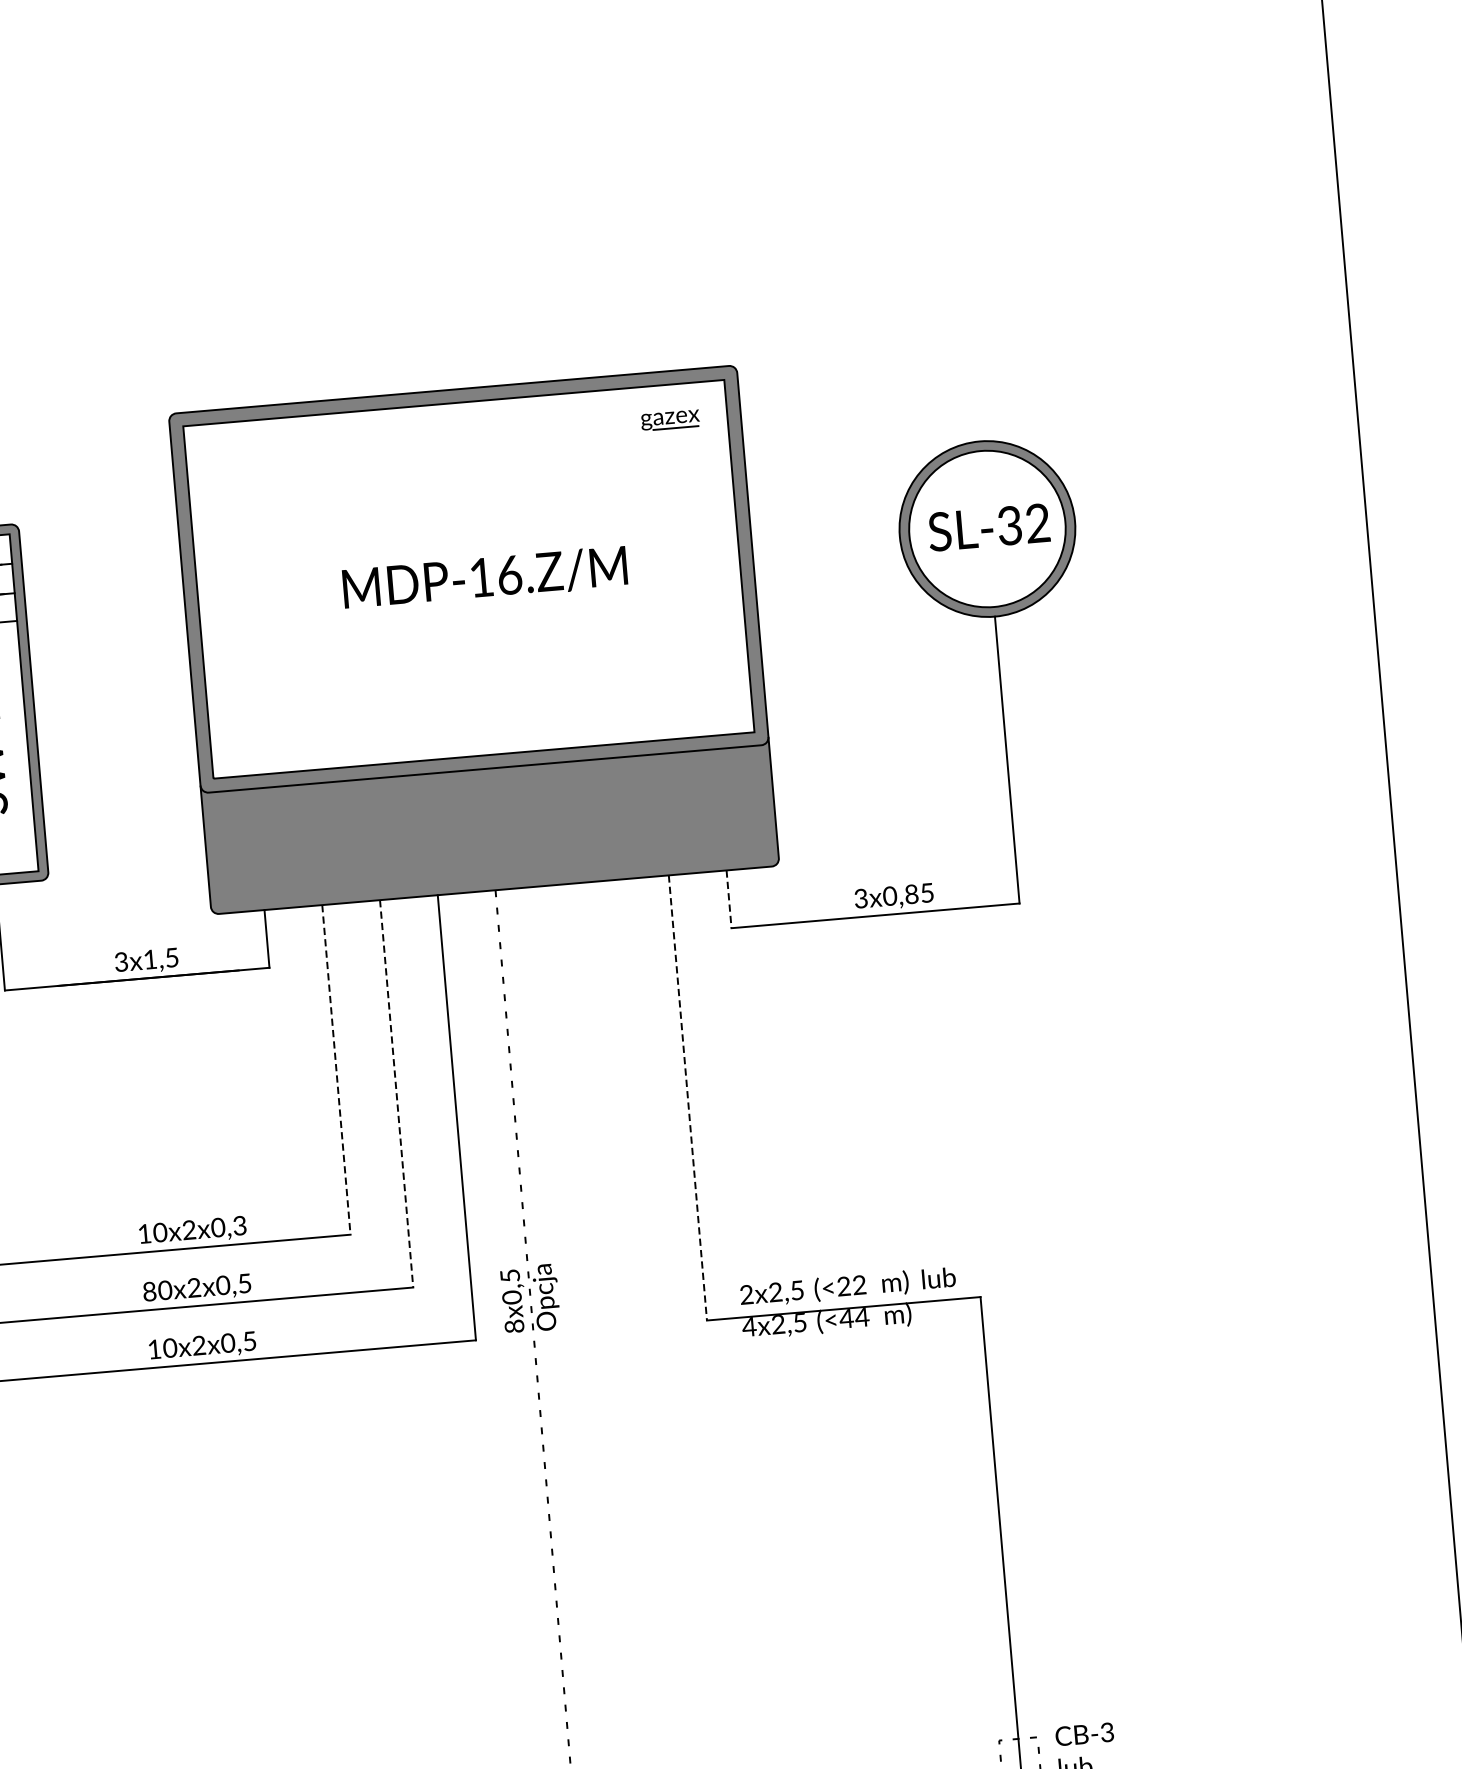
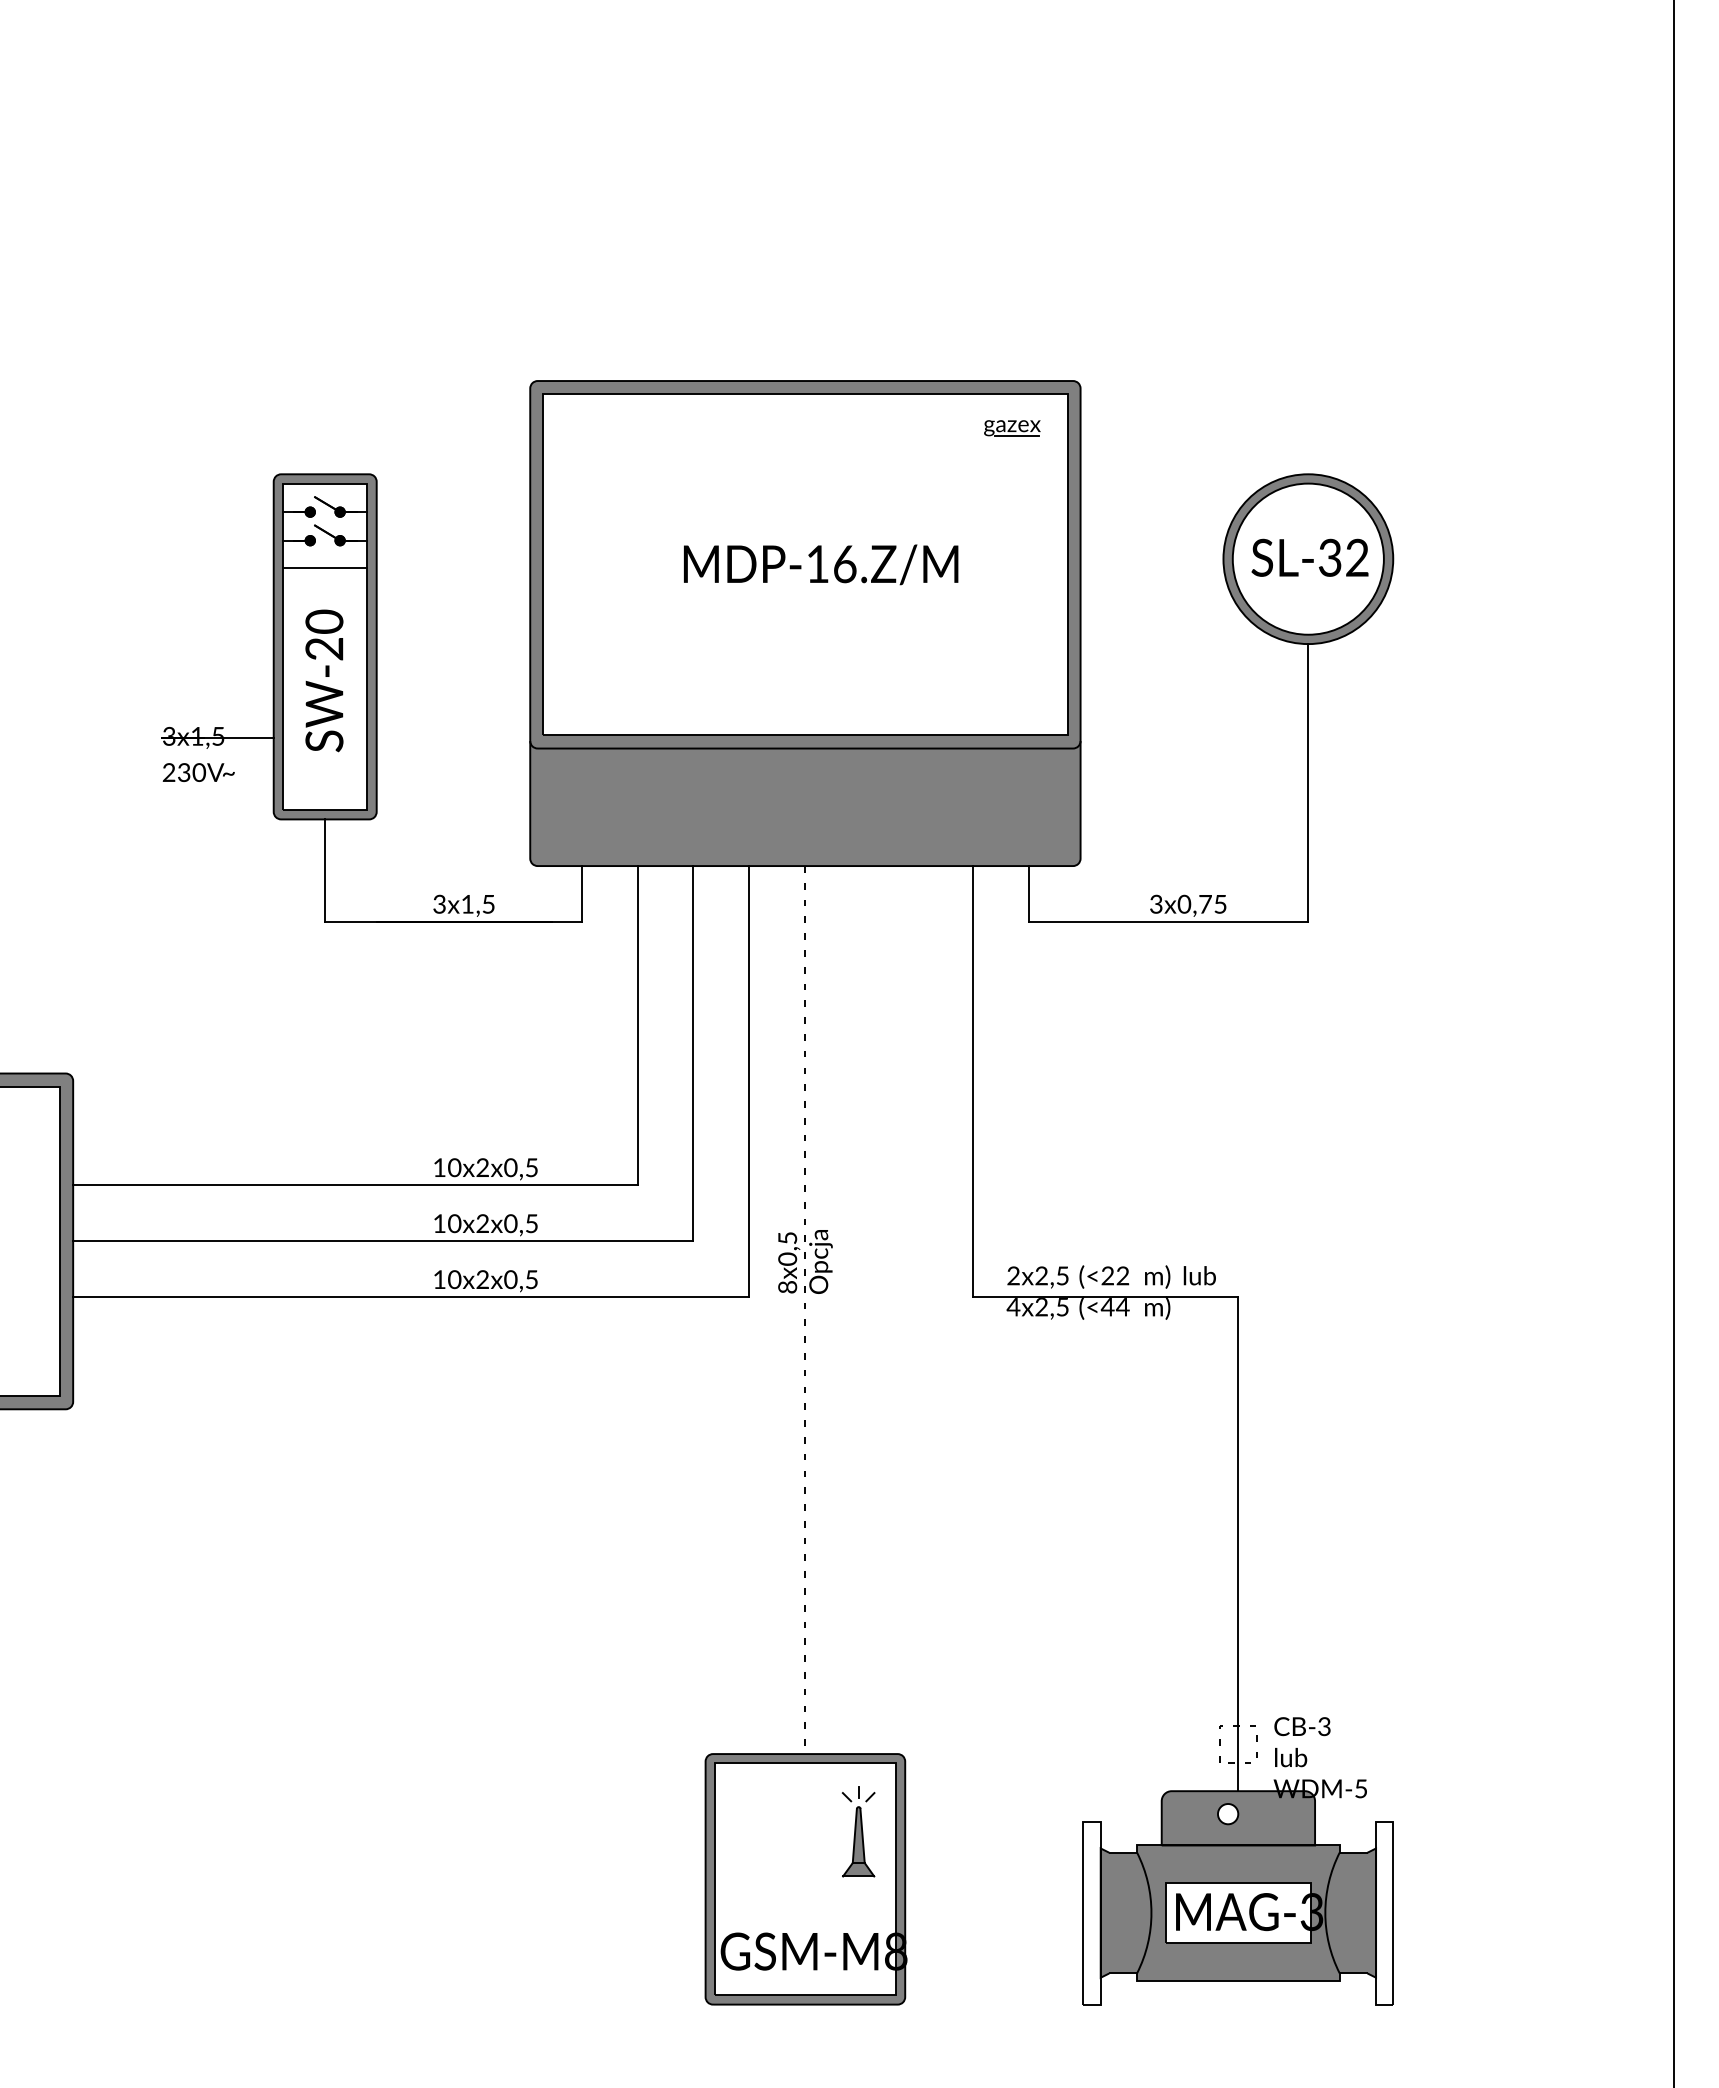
text: (911, 893) -> (1205, 903), 3x0,85 -> 3x0,75
line: (729, 899) -> (1029, 894), dashed -> solid
line: (336, 1069) -> (637, 1025), dashed -> solid
line: (396, 1093) -> (693, 1053), dashed -> solid
line: (688, 1097) -> (973, 1081), dashed -> solid
text: (239, 1225) -> (531, 1167), 10x2x0,3 -> 10x2x0,5
text: (149, 1291) -> (439, 1223), 80x2x0,5 -> 10x2x0,5

